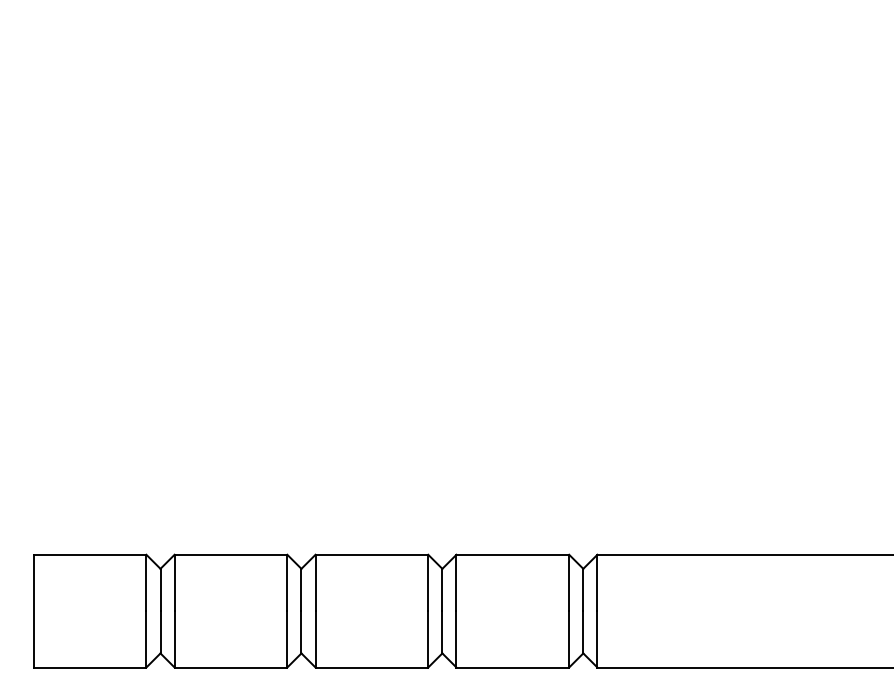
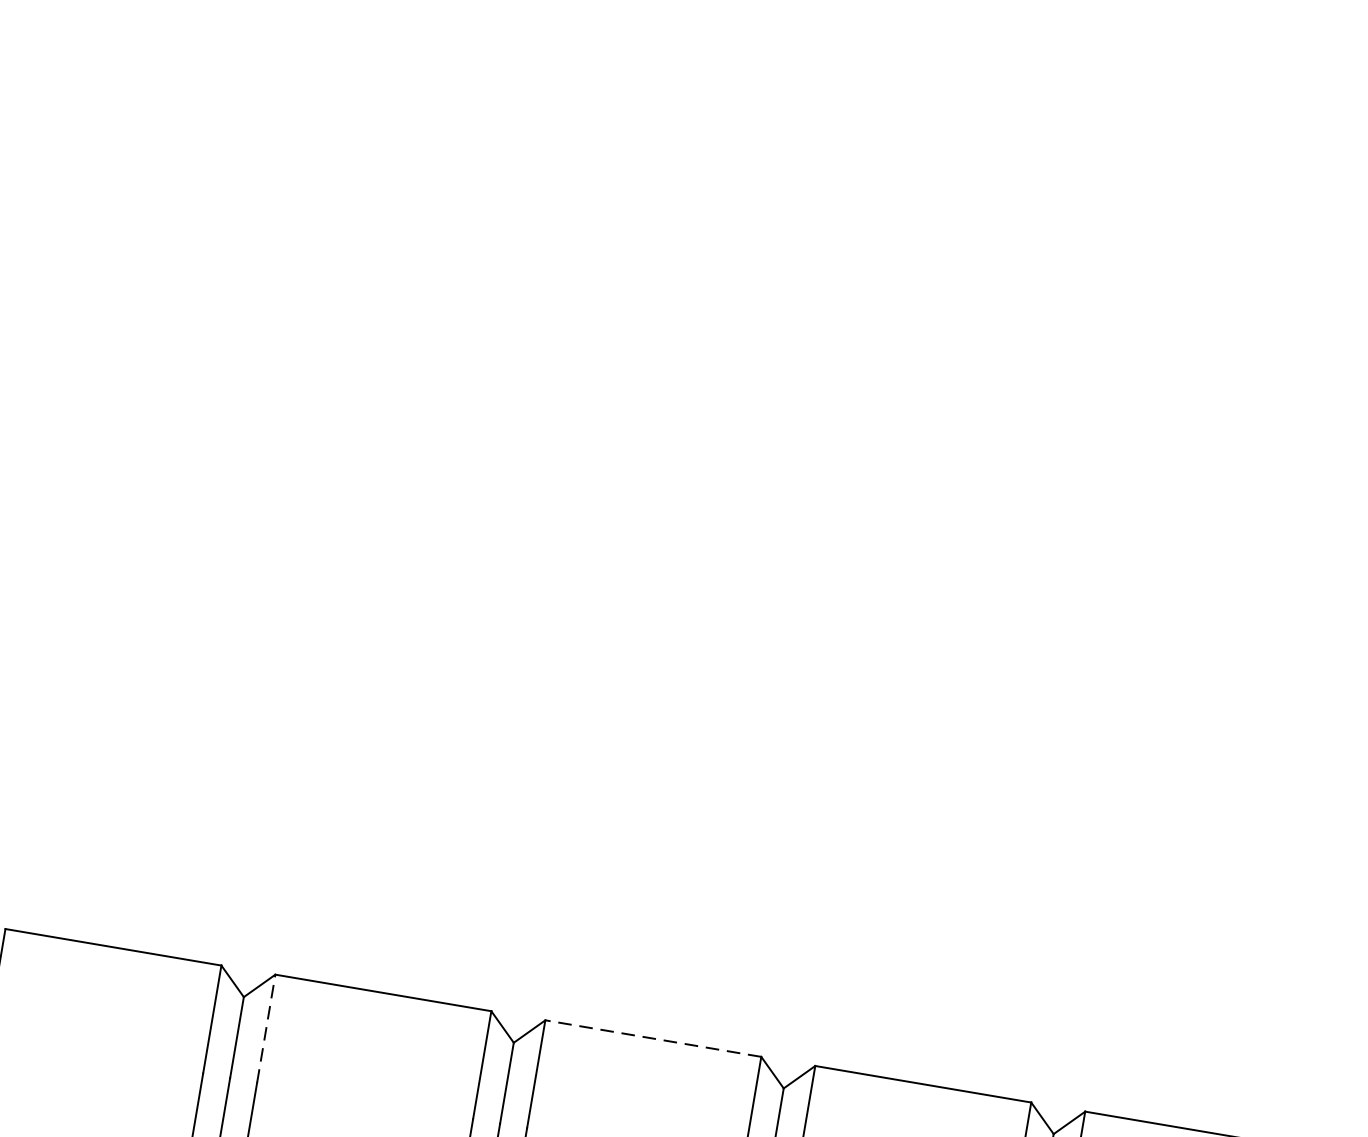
line: (371, 554) -> (652, 1037), solid -> dashed
line: (174, 582) -> (266, 1027), solid -> dashed

